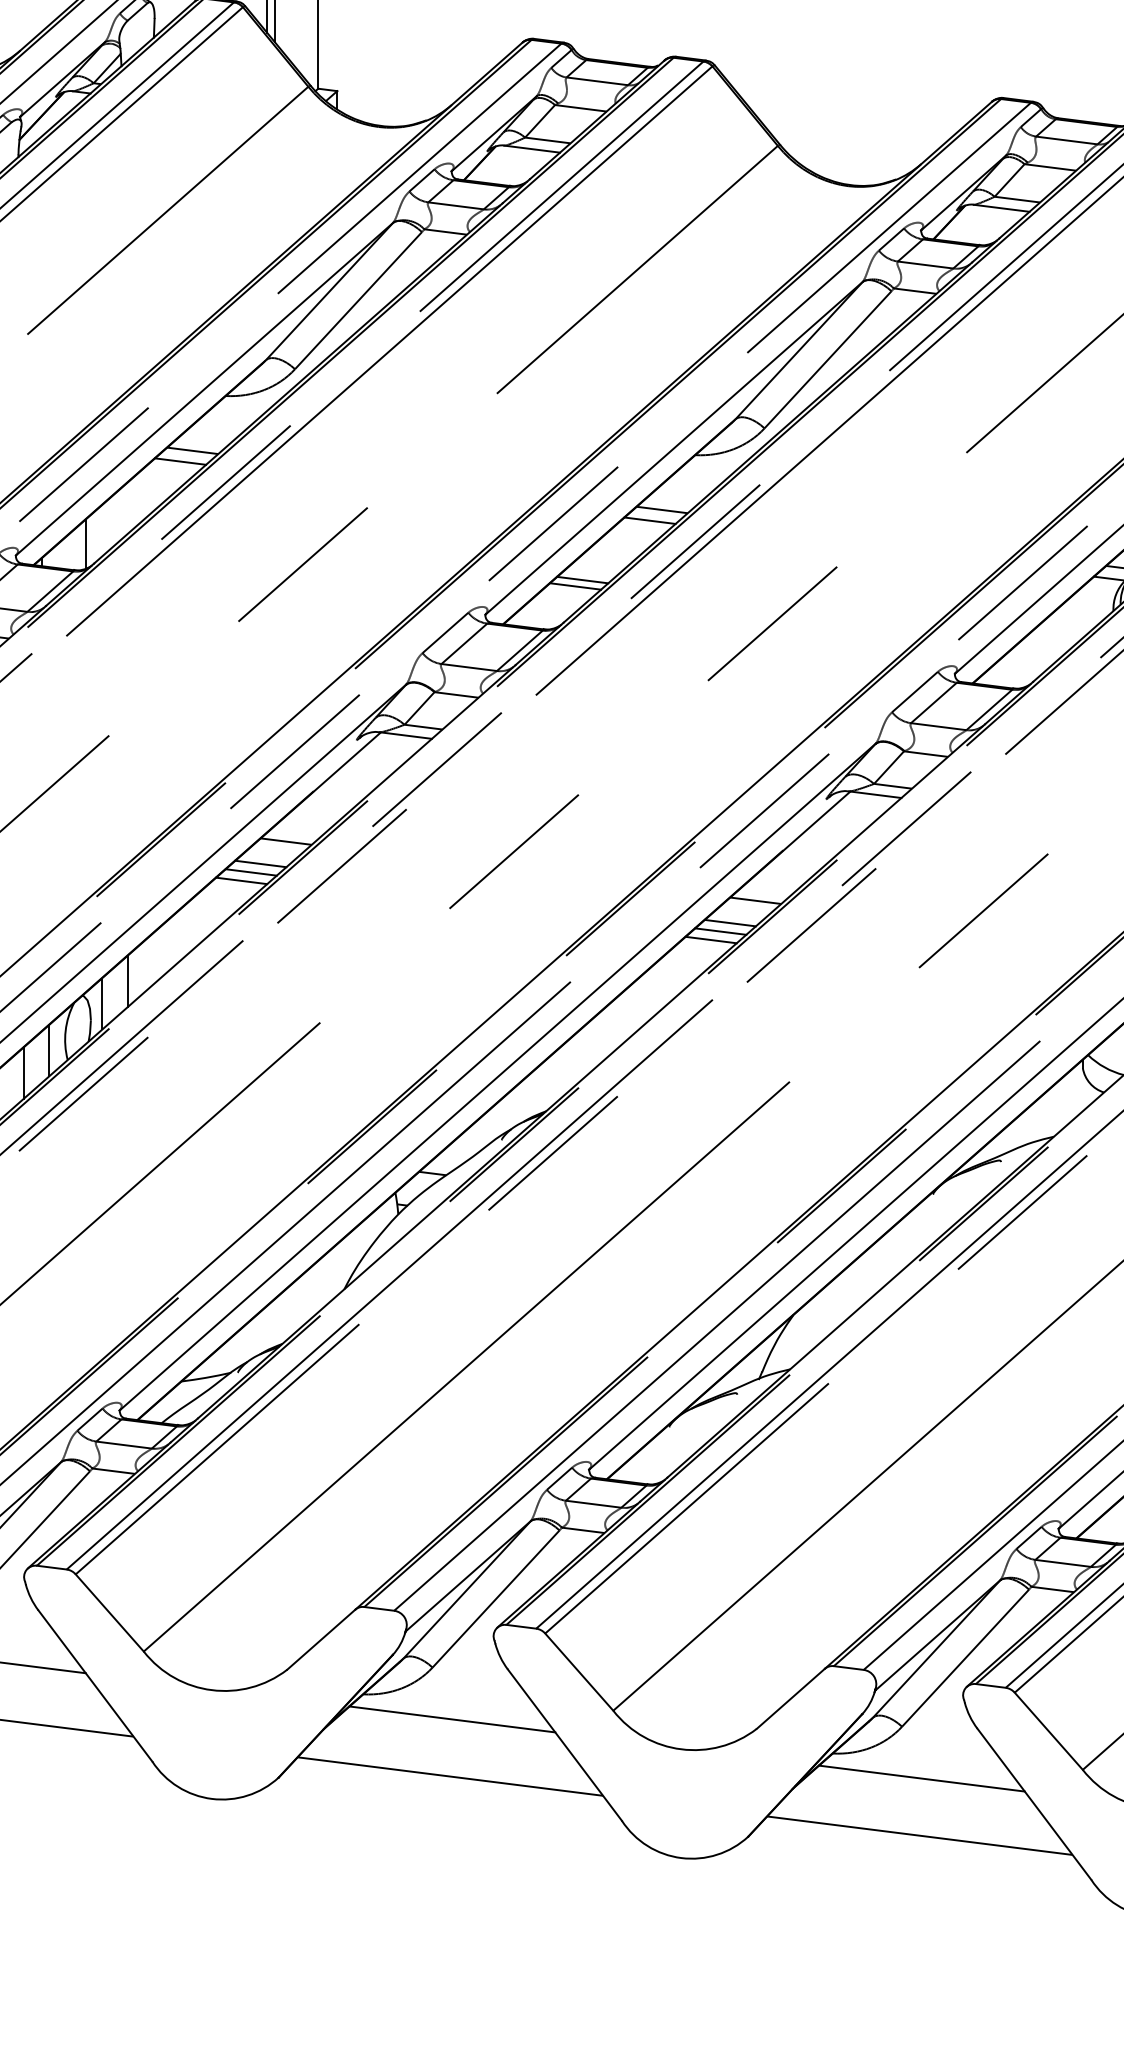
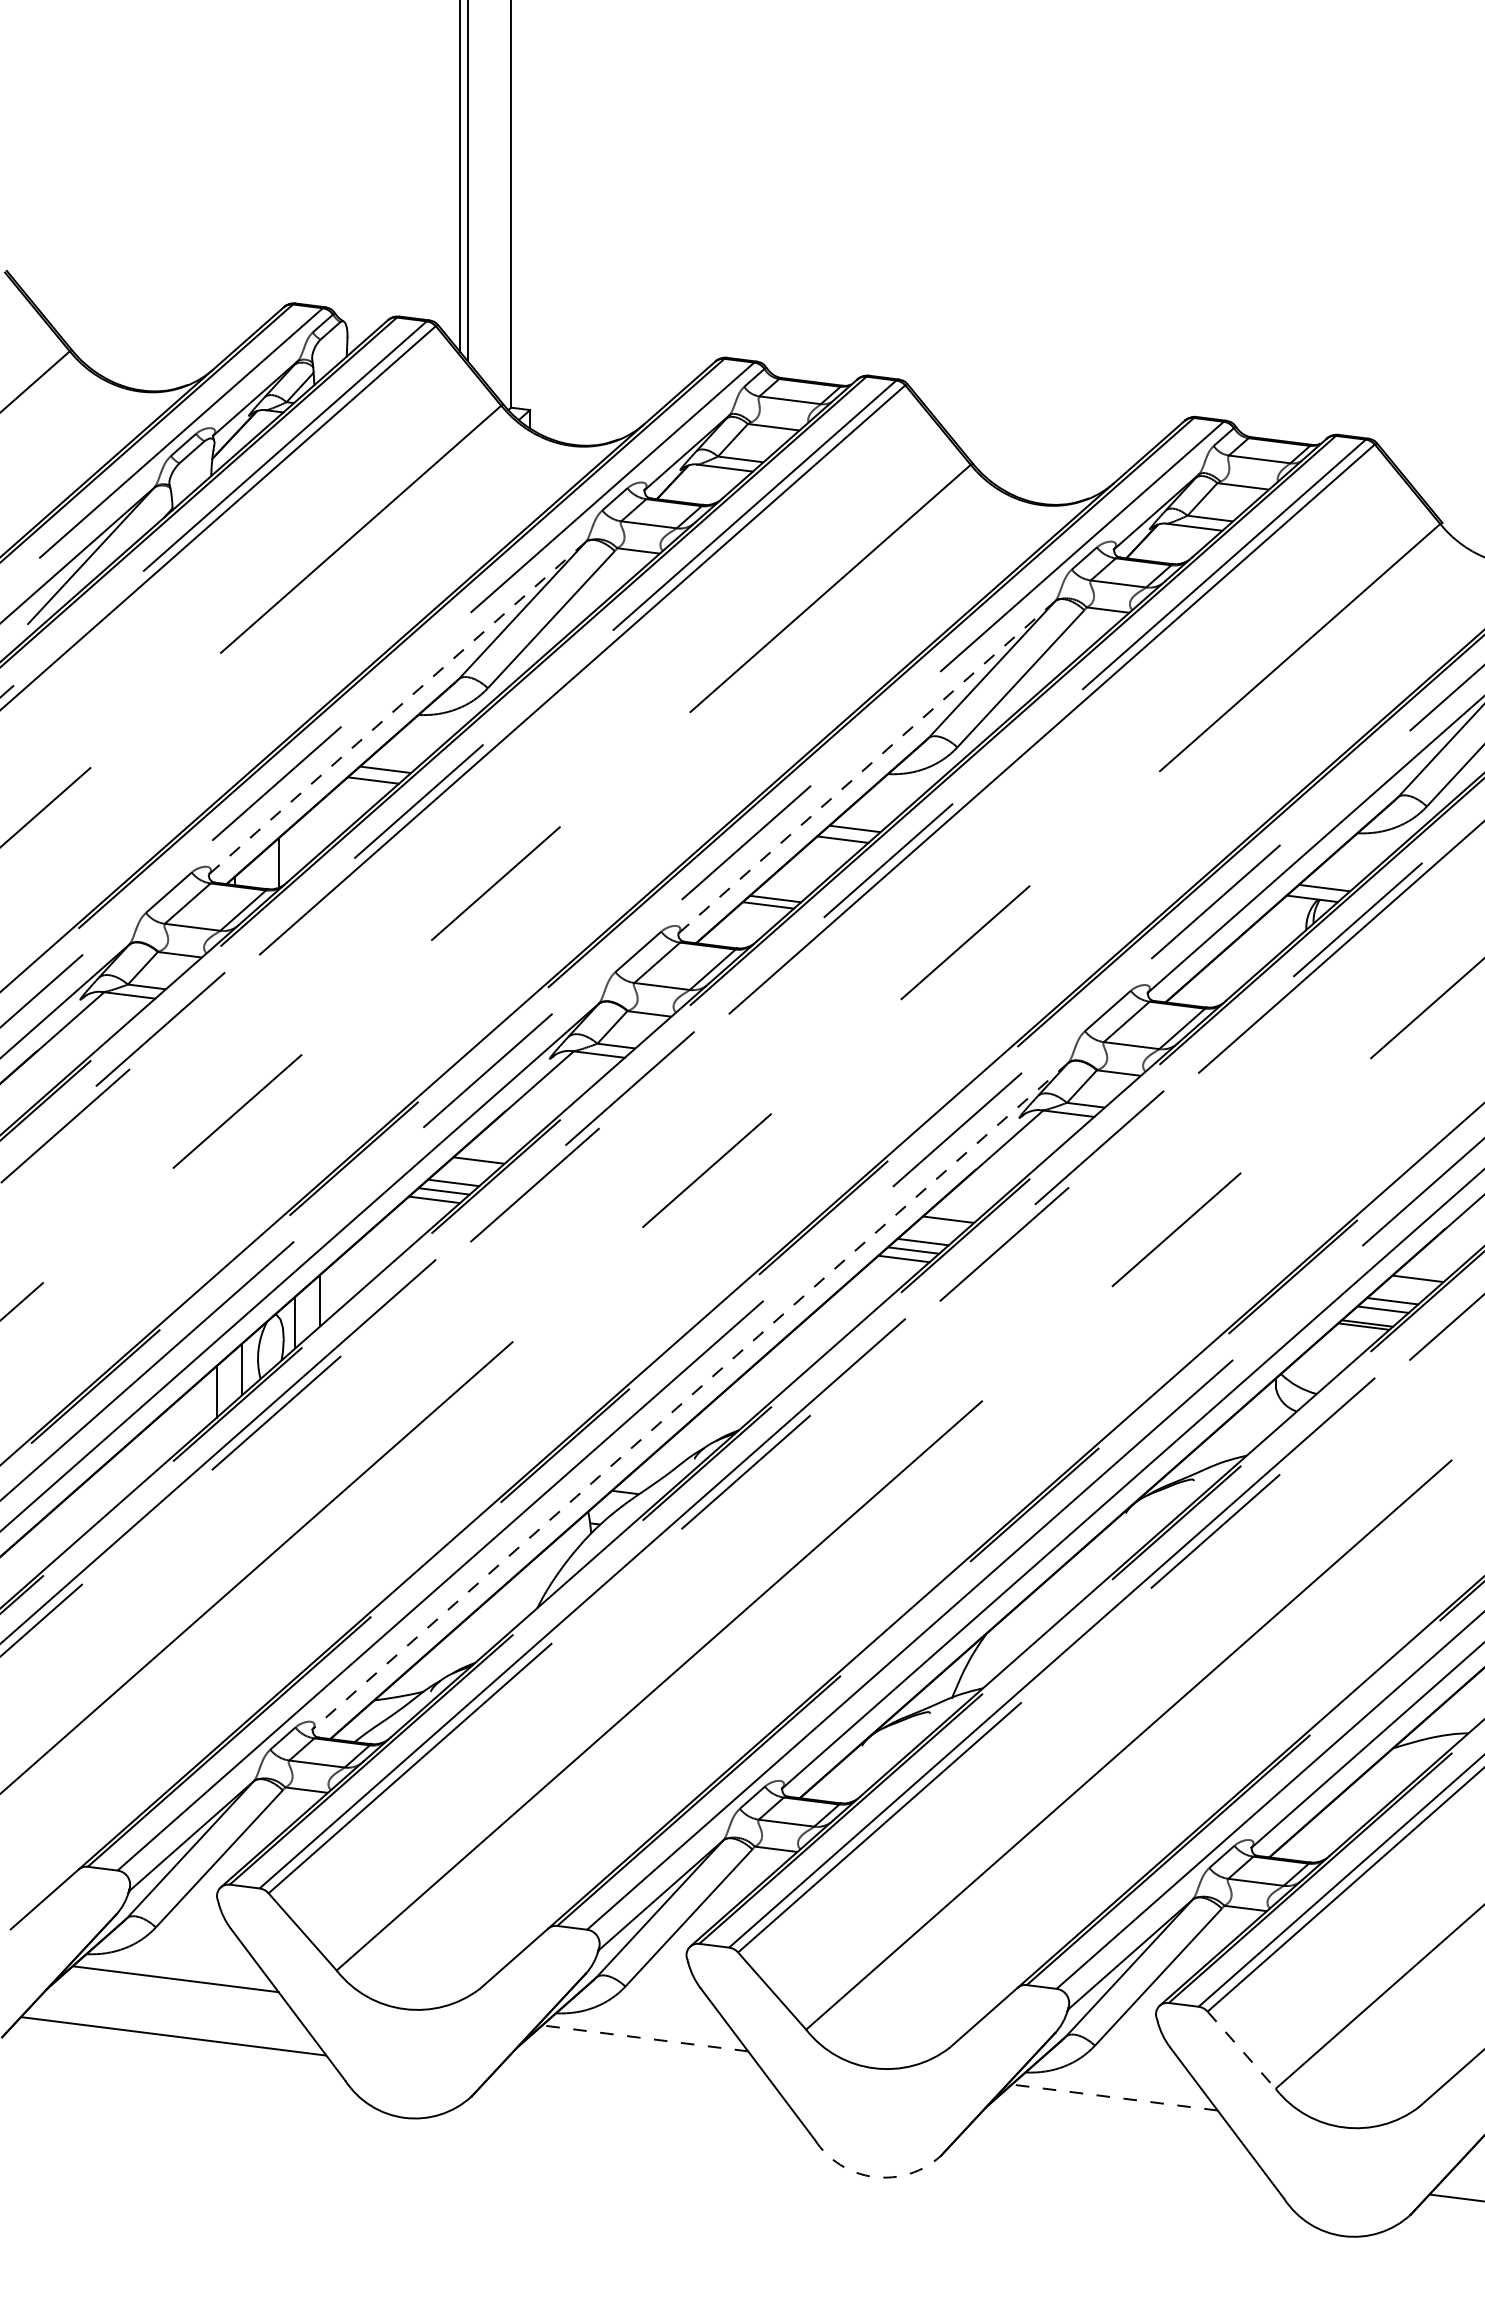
line: (203, 389) -> (396, 708), solid -> dashed
line: (673, 448) -> (866, 767), solid -> dashed
line: (497, 1077) -> (690, 1396), solid -> dashed
line: (452, 1719) -> (645, 2038), solid -> dashed
line: (1048, 1731) -> (1241, 2050), solid -> dashed
line: (449, 1776) -> (642, 2095), removed
line: (921, 1778) -> (1114, 2097), solid -> dashed
line: (919, 1835) -> (1112, 2154), removed
arc: (681, 1858) -> (874, 2177), solid -> dashed

